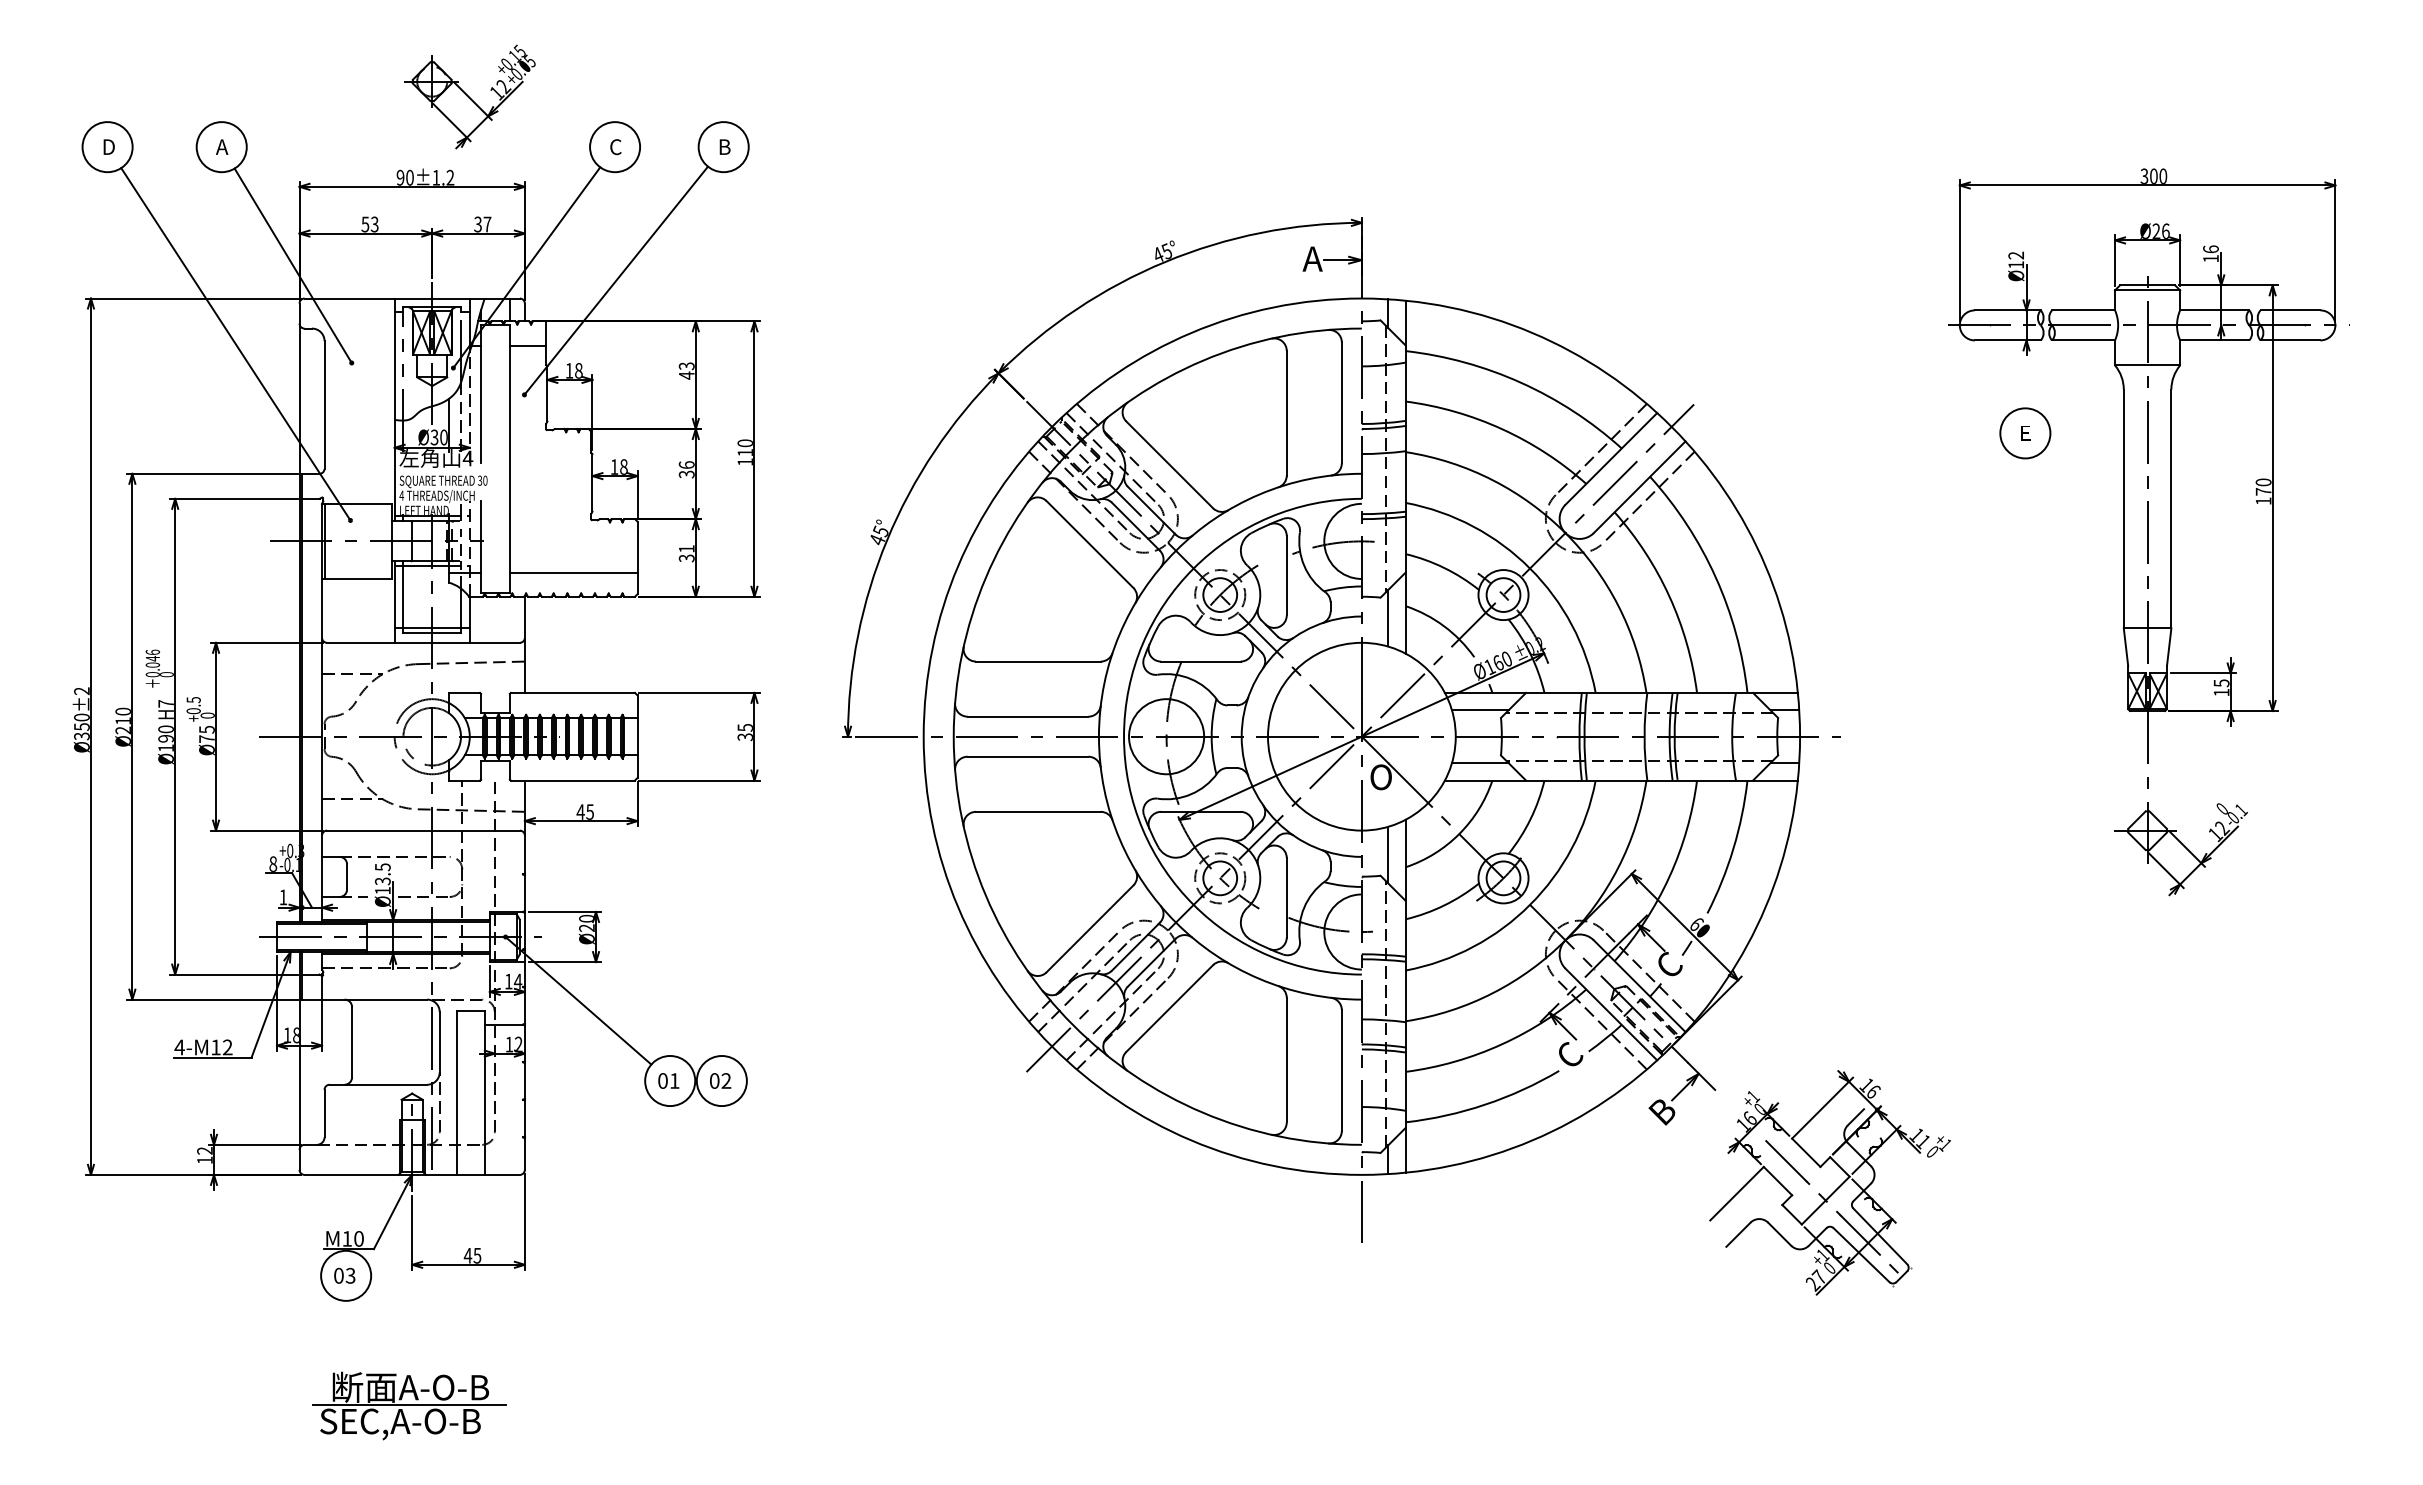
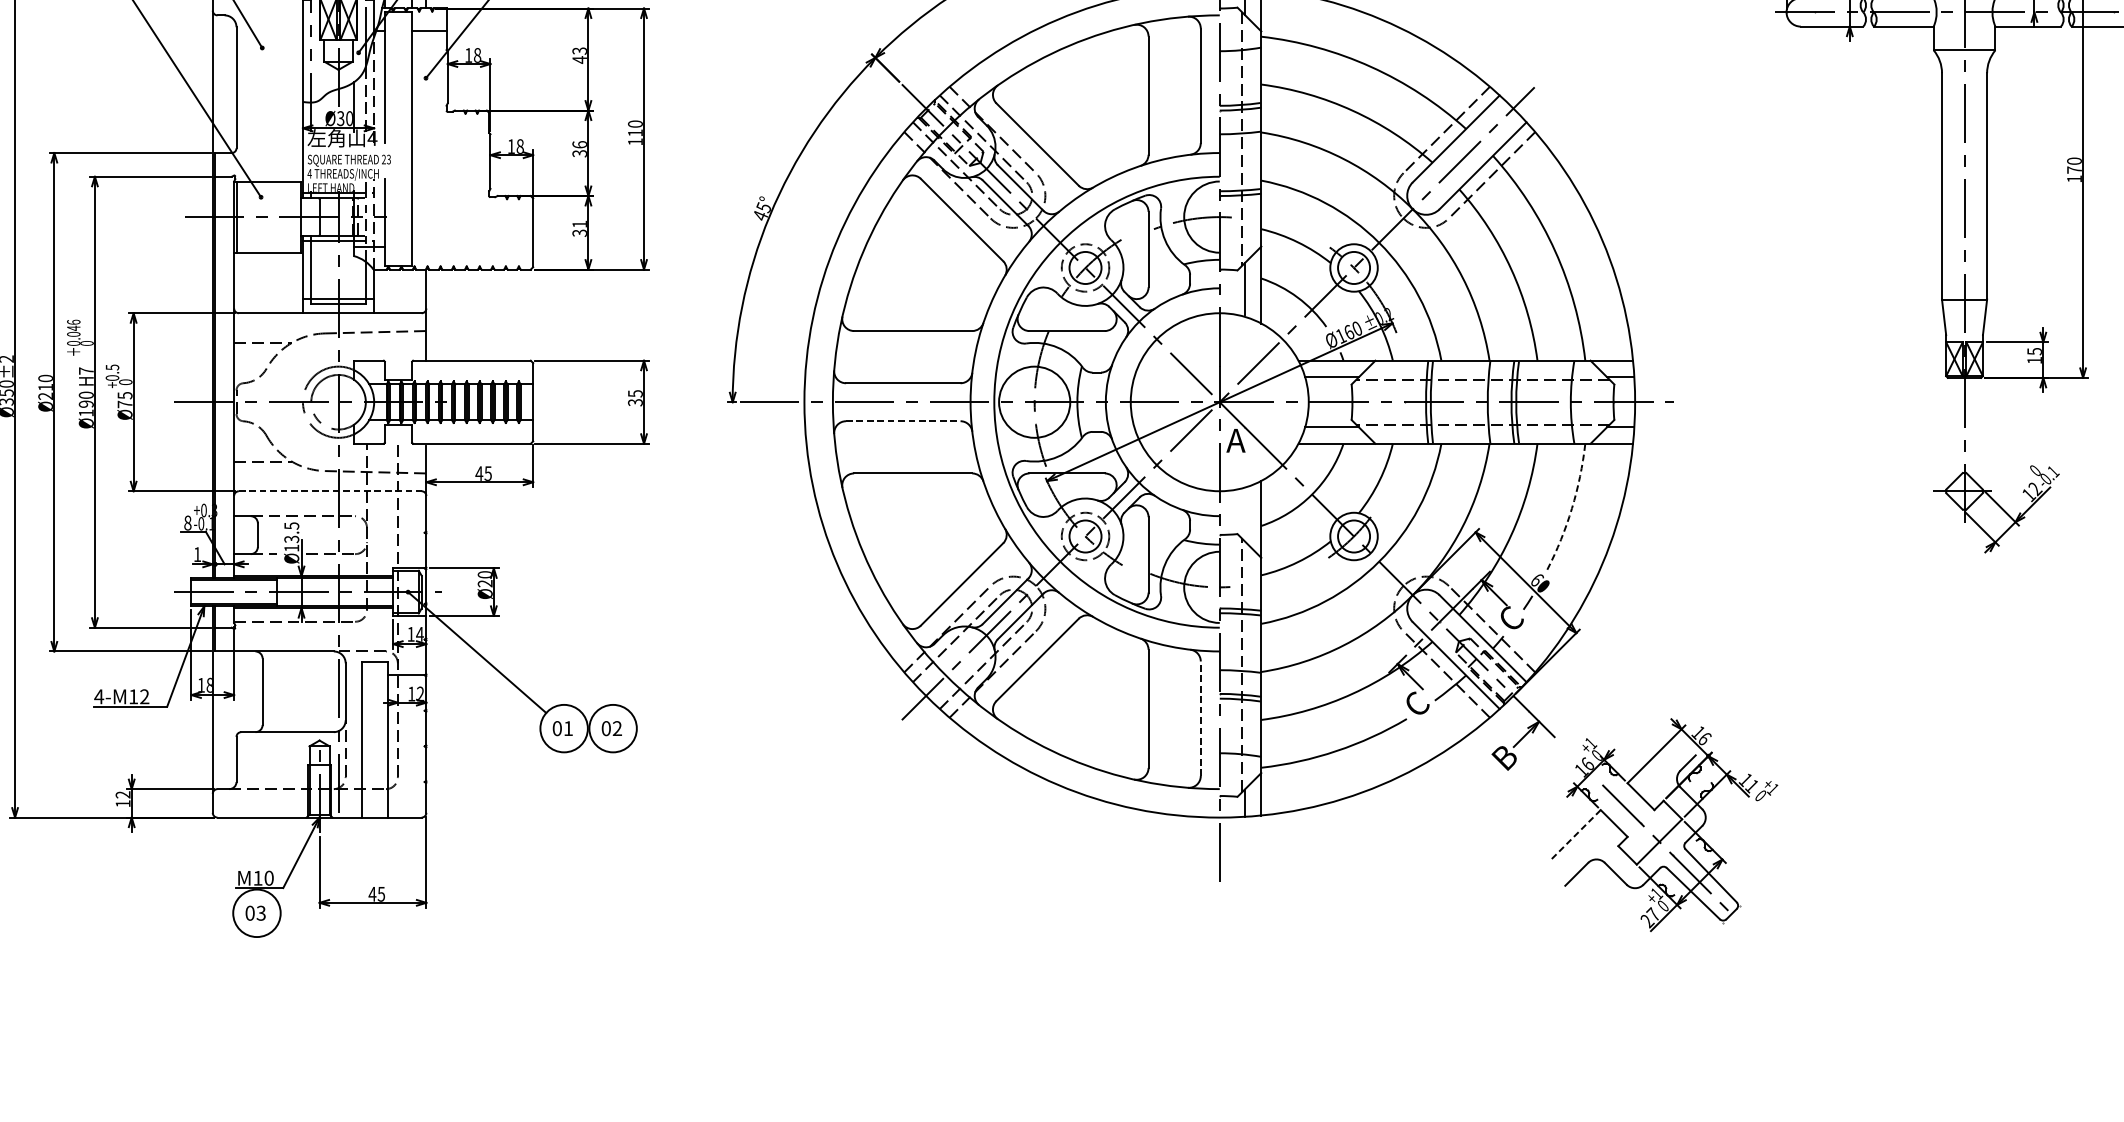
part: (2025, 433) -> (1848, 114), removed
text: (482, 480) -> (386, 159), 30 -> 23
line: (573, 572) -> (472, 246), removed
line: (1028, 756) -> (903, 421), solid -> dashed
text: (1379, 777) -> (1236, 440), O -> A
line: (423, 830) -> (330, 491), solid -> dashed
arc: (1733, 848) -> (1572, 508), solid -> dashed
line: (1388, 855) -> (1245, 514), removed
line: (1341, 1070) -> (1200, 718), solid -> dashed
line: (1737, 1193) -> (1575, 835), solid -> dashed
part: (409, 1405) -> (317, 1036), removed

